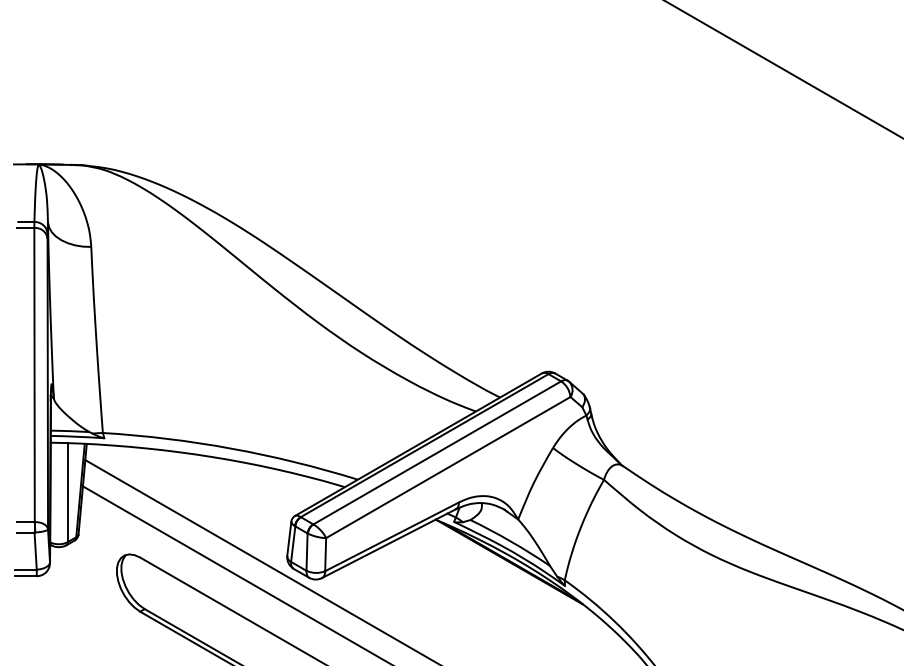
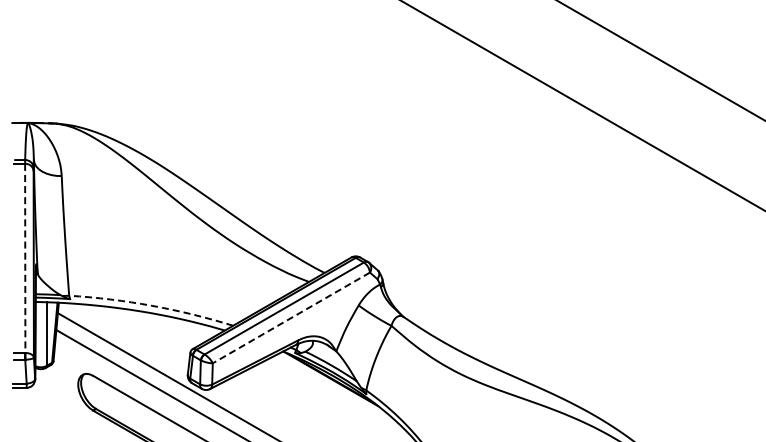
line: (34, 375) -> (25, 258), solid -> dashed
arc: (232, 448) -> (152, 305), solid -> dashed
line: (448, 466) -> (291, 317), solid -> dashed

